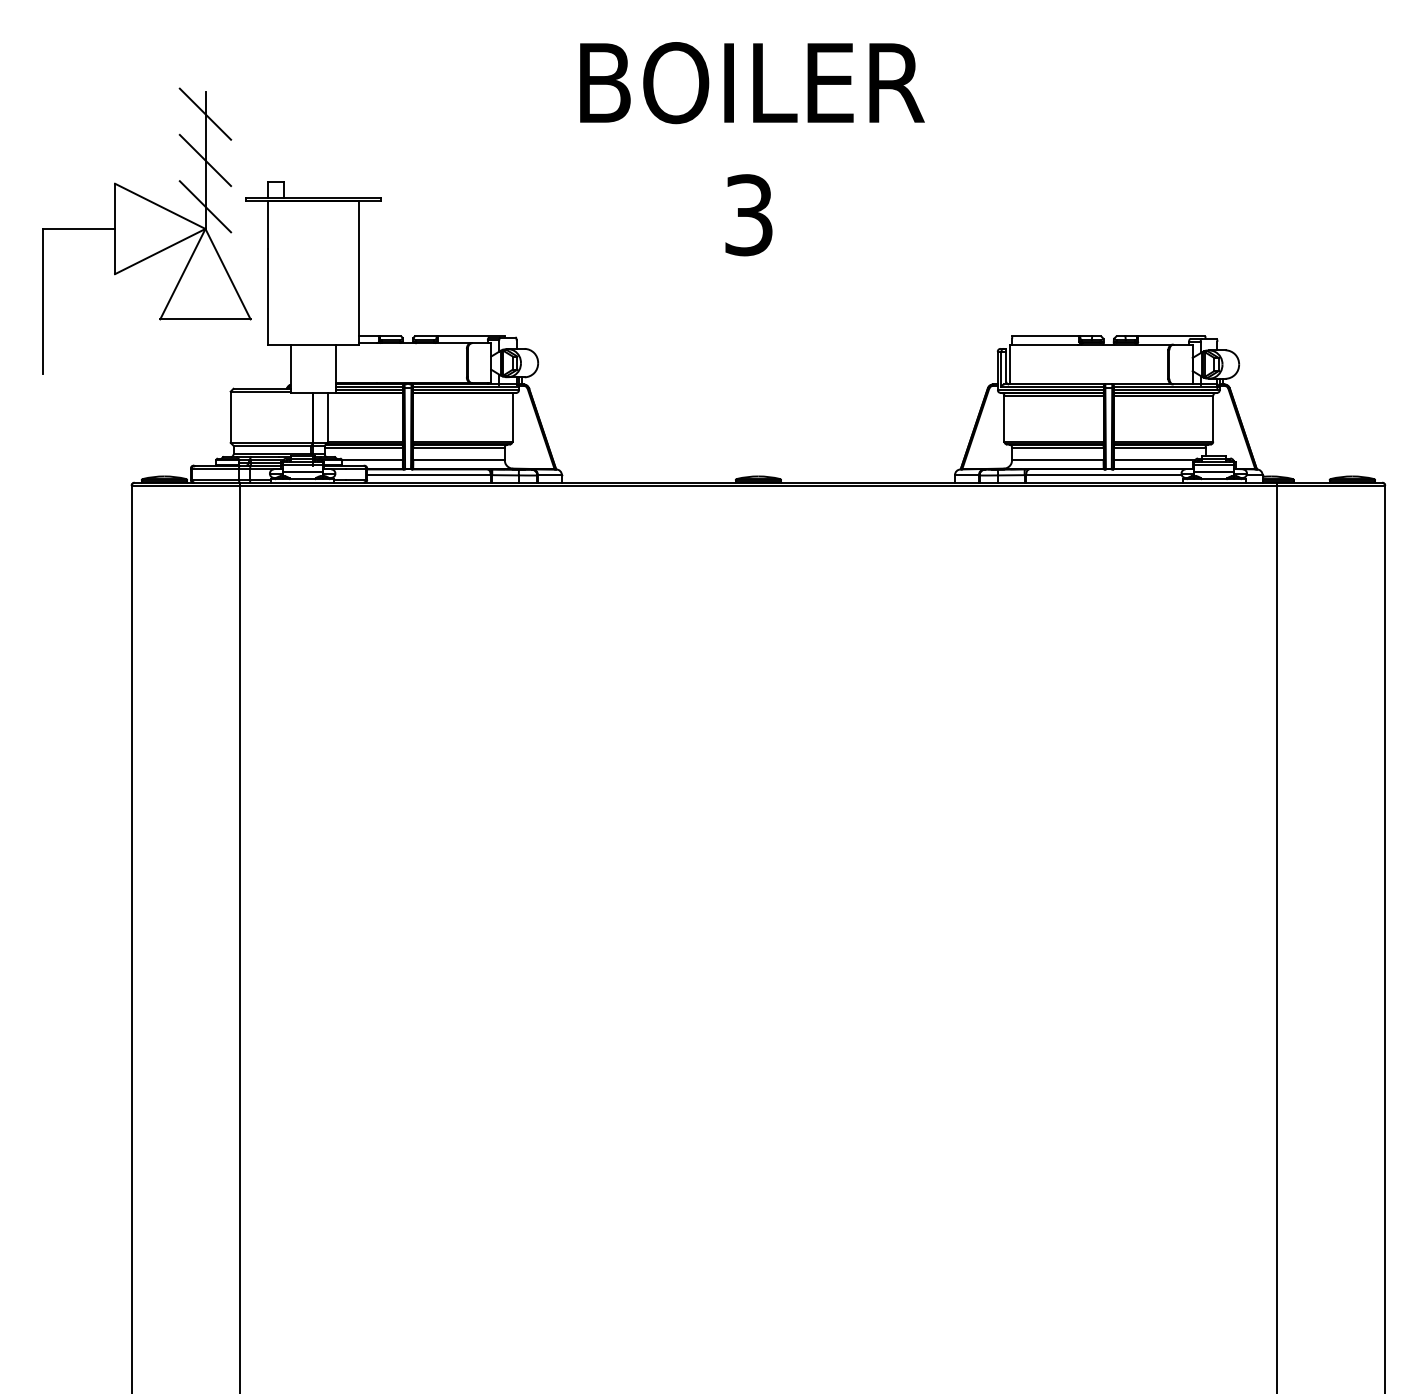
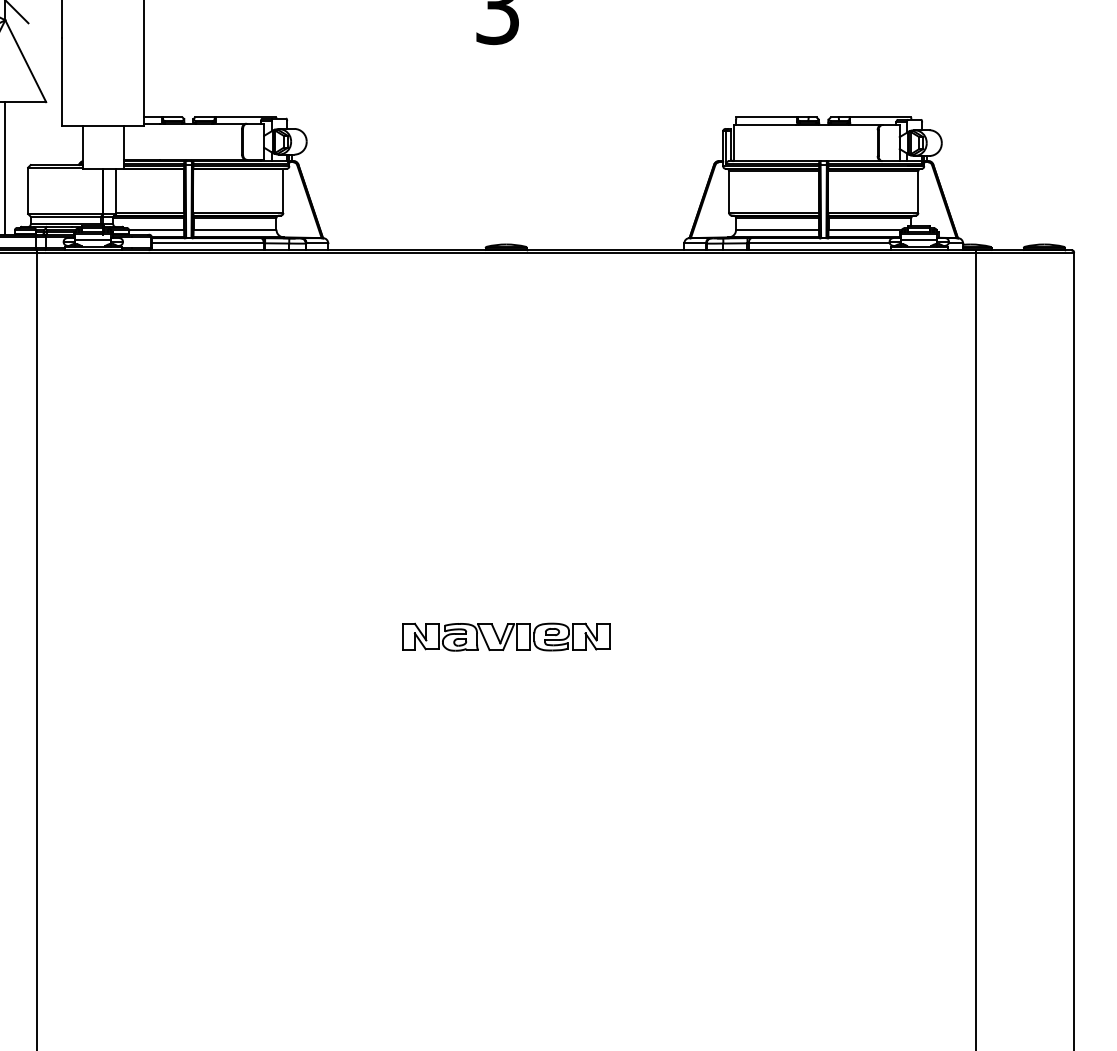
line: (205, 392) -> (5, 168), added
part: (758, 909) -> (506, 636), added

